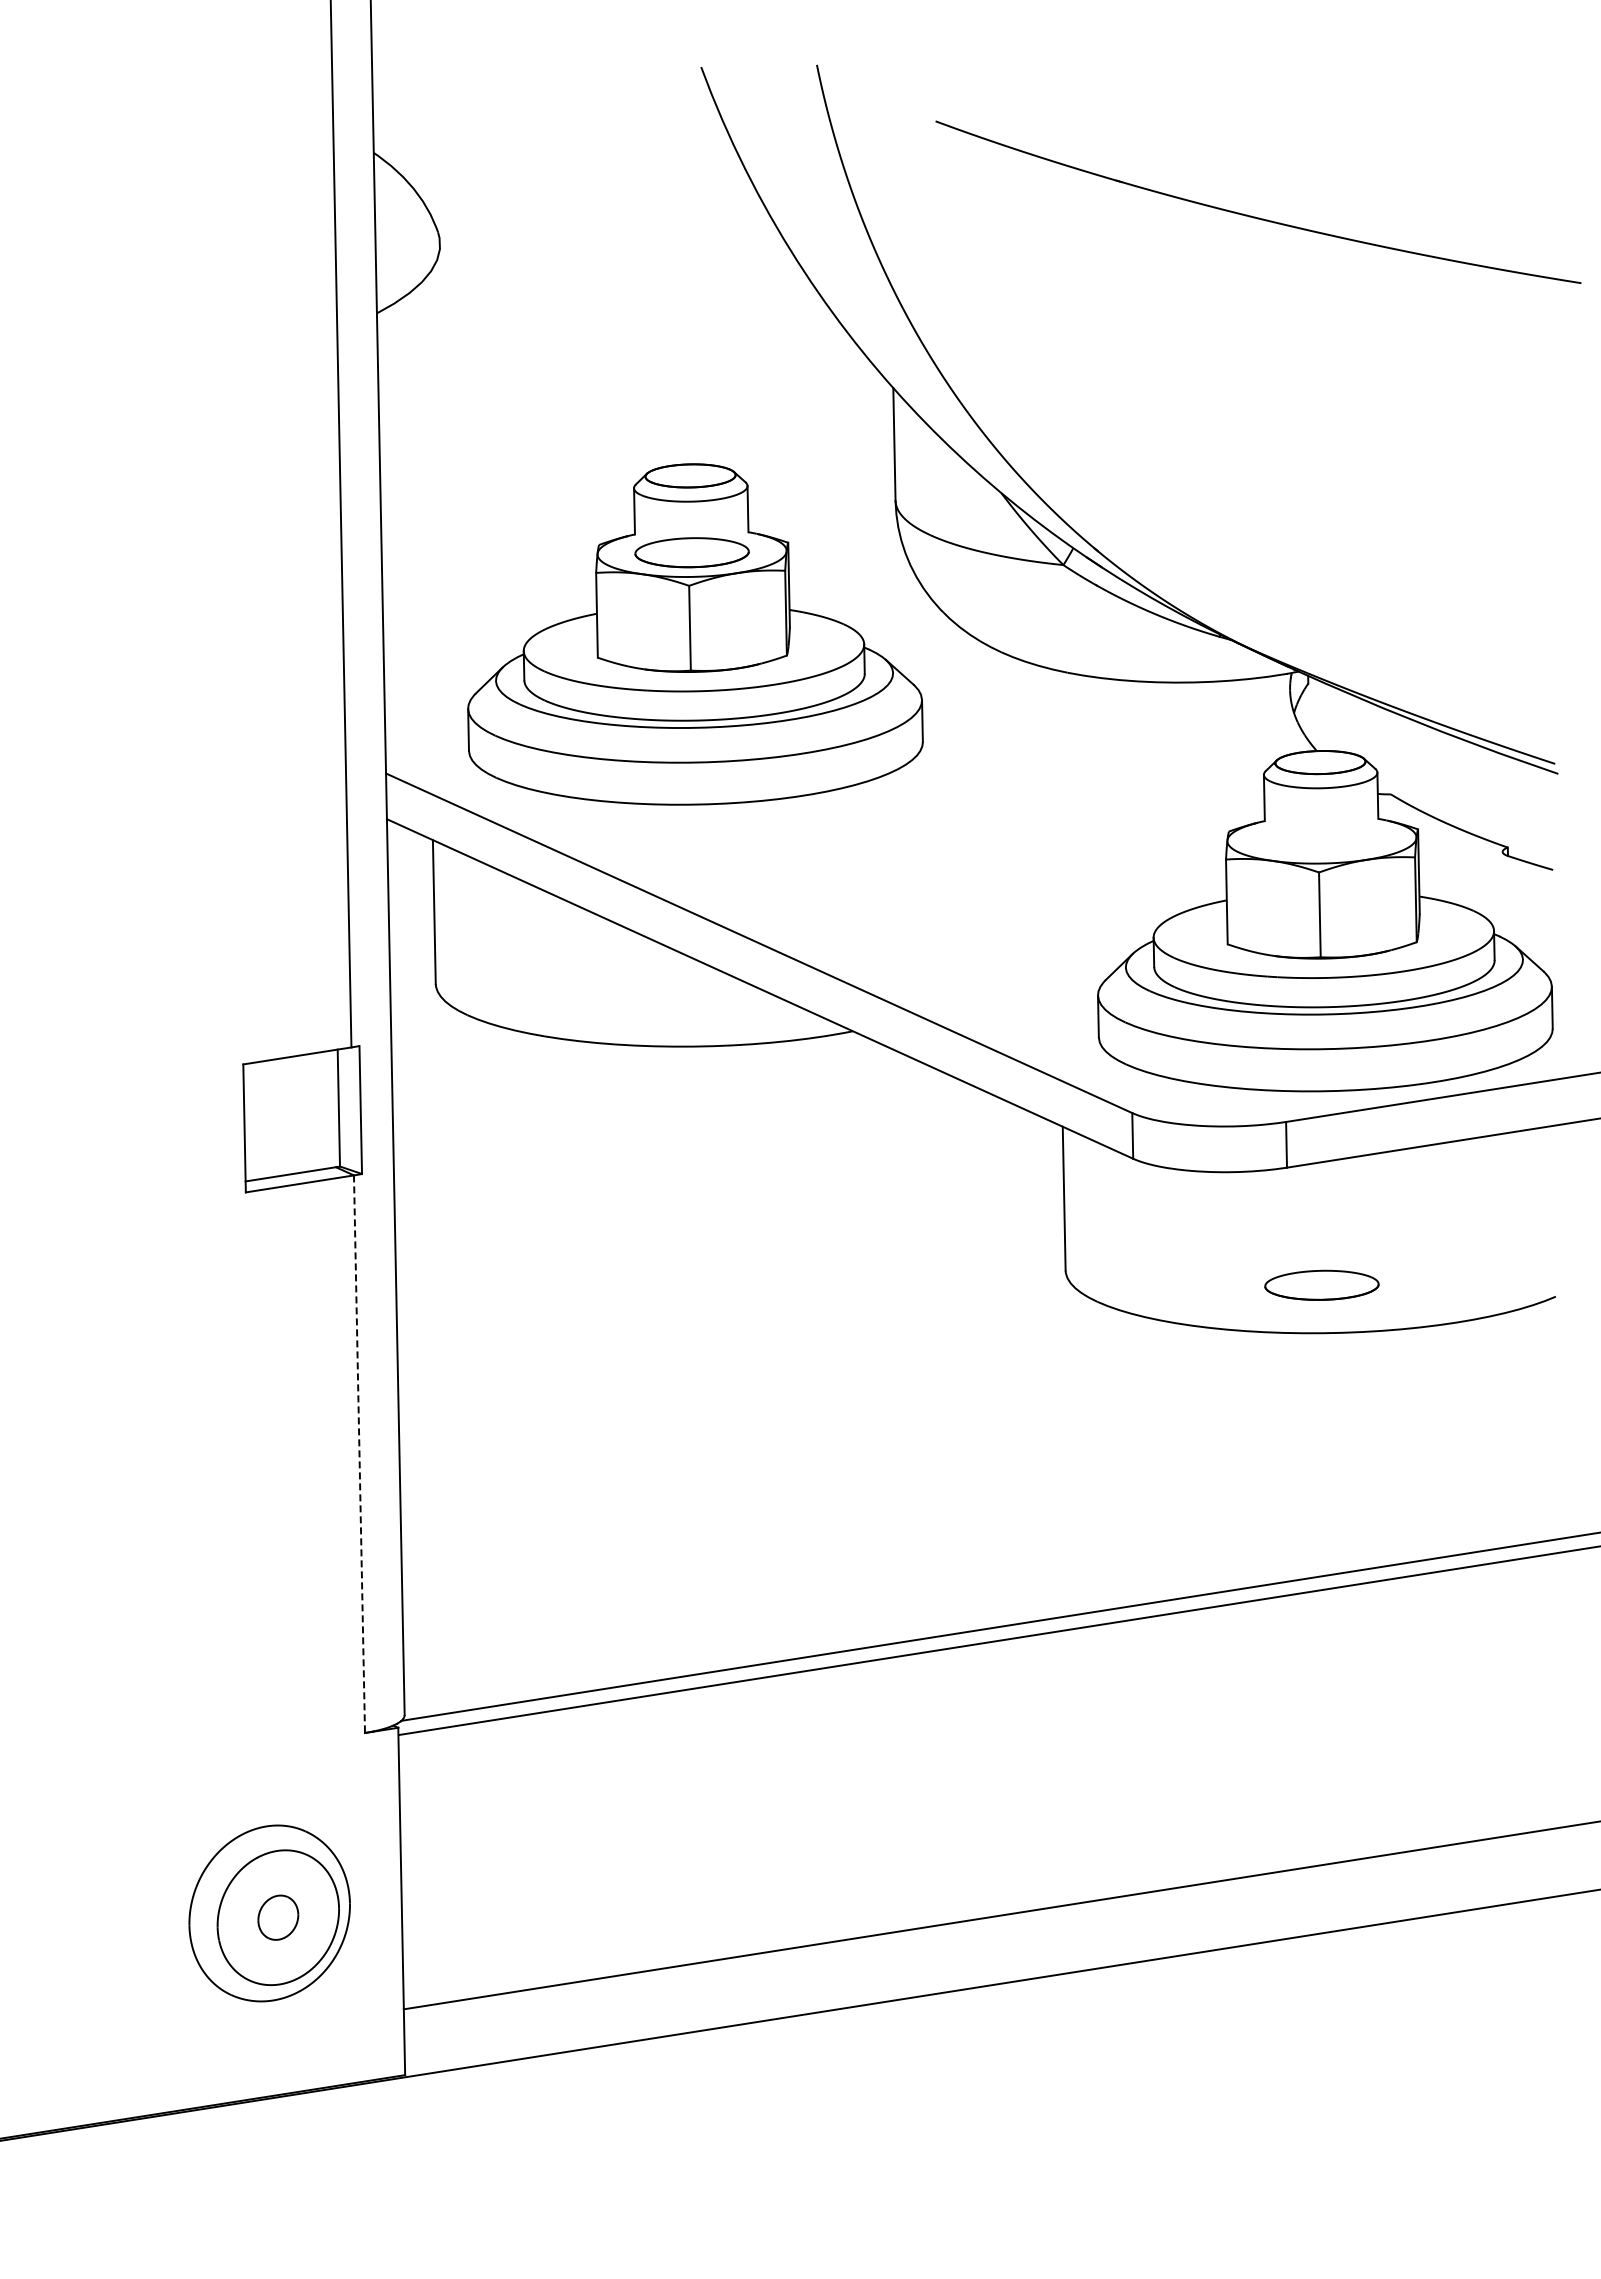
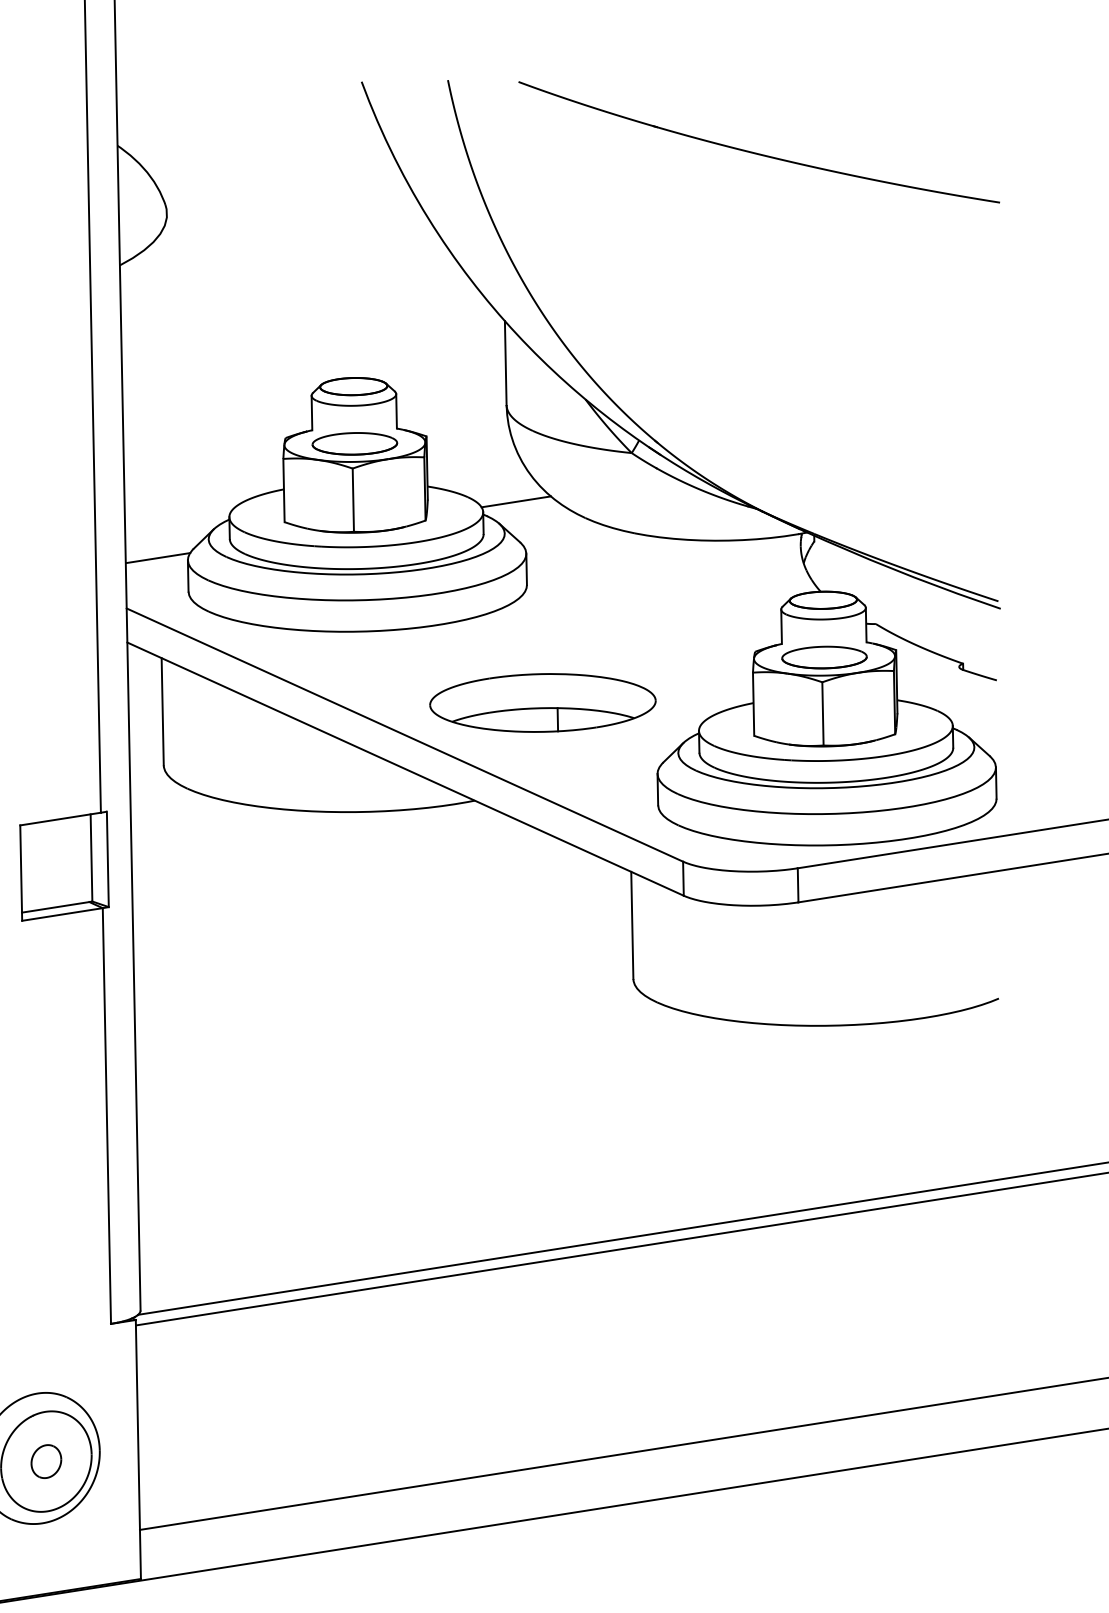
part: (1255, 216) -> (757, 152), moved
line: (908, 630) -> (516, 501), added
line: (428, 705) -> (158, 557), added
part: (944, 899) -> (543, 702), added
part: (1321, 1284) -> (824, 656), moved
line: (359, 1454) -> (106, 1116), dashed -> solid

